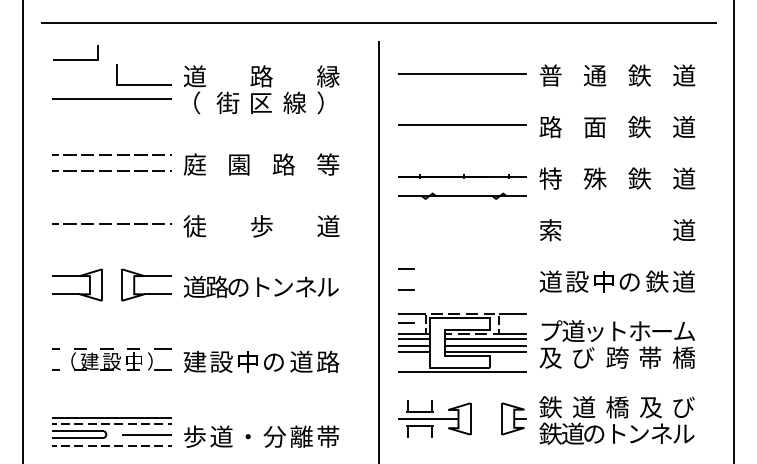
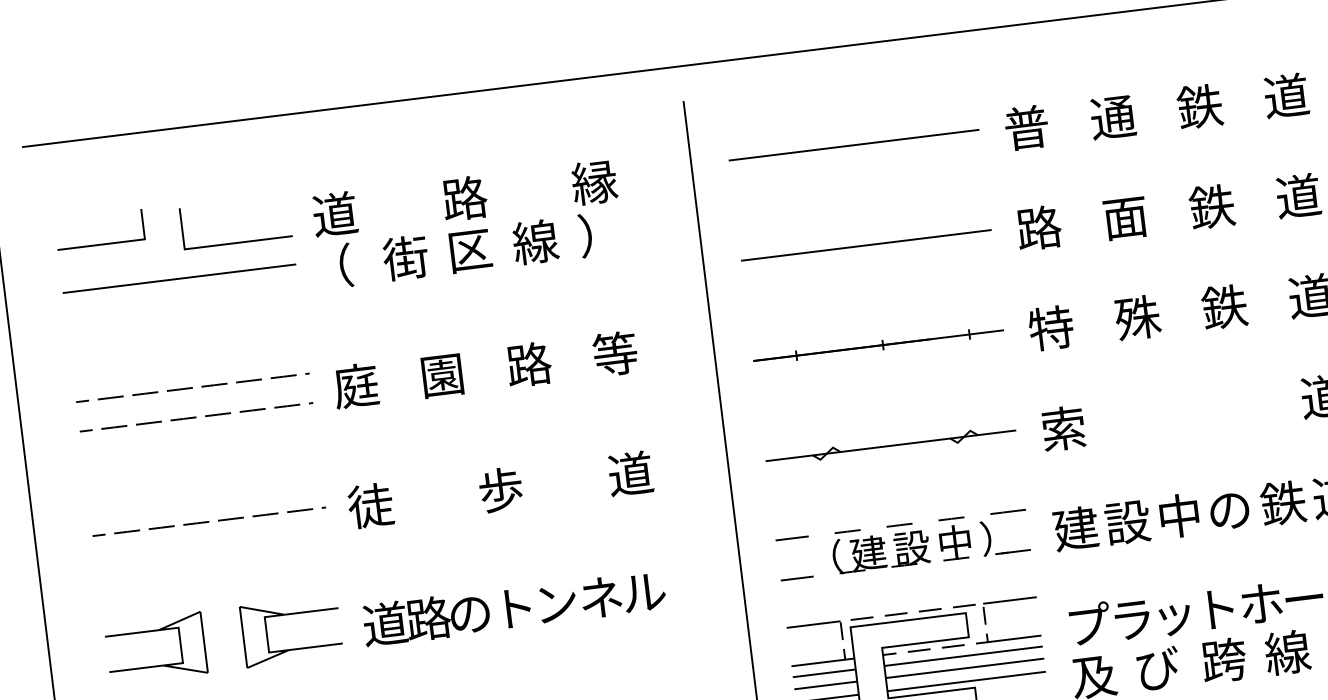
line: (75, 59) -> (100, 243), moved
part: (462, 195) -> (891, 444), moved
part: (475, 279) -> (929, 542), added
text: (550, 281) -> (1075, 528), 道 -> 建
line: (406, 322) -> (805, 642), removed
text: (573, 330) -> (1131, 618), 道 -> ラ
text: (650, 357) -> (1288, 652), 帯 -> 線

